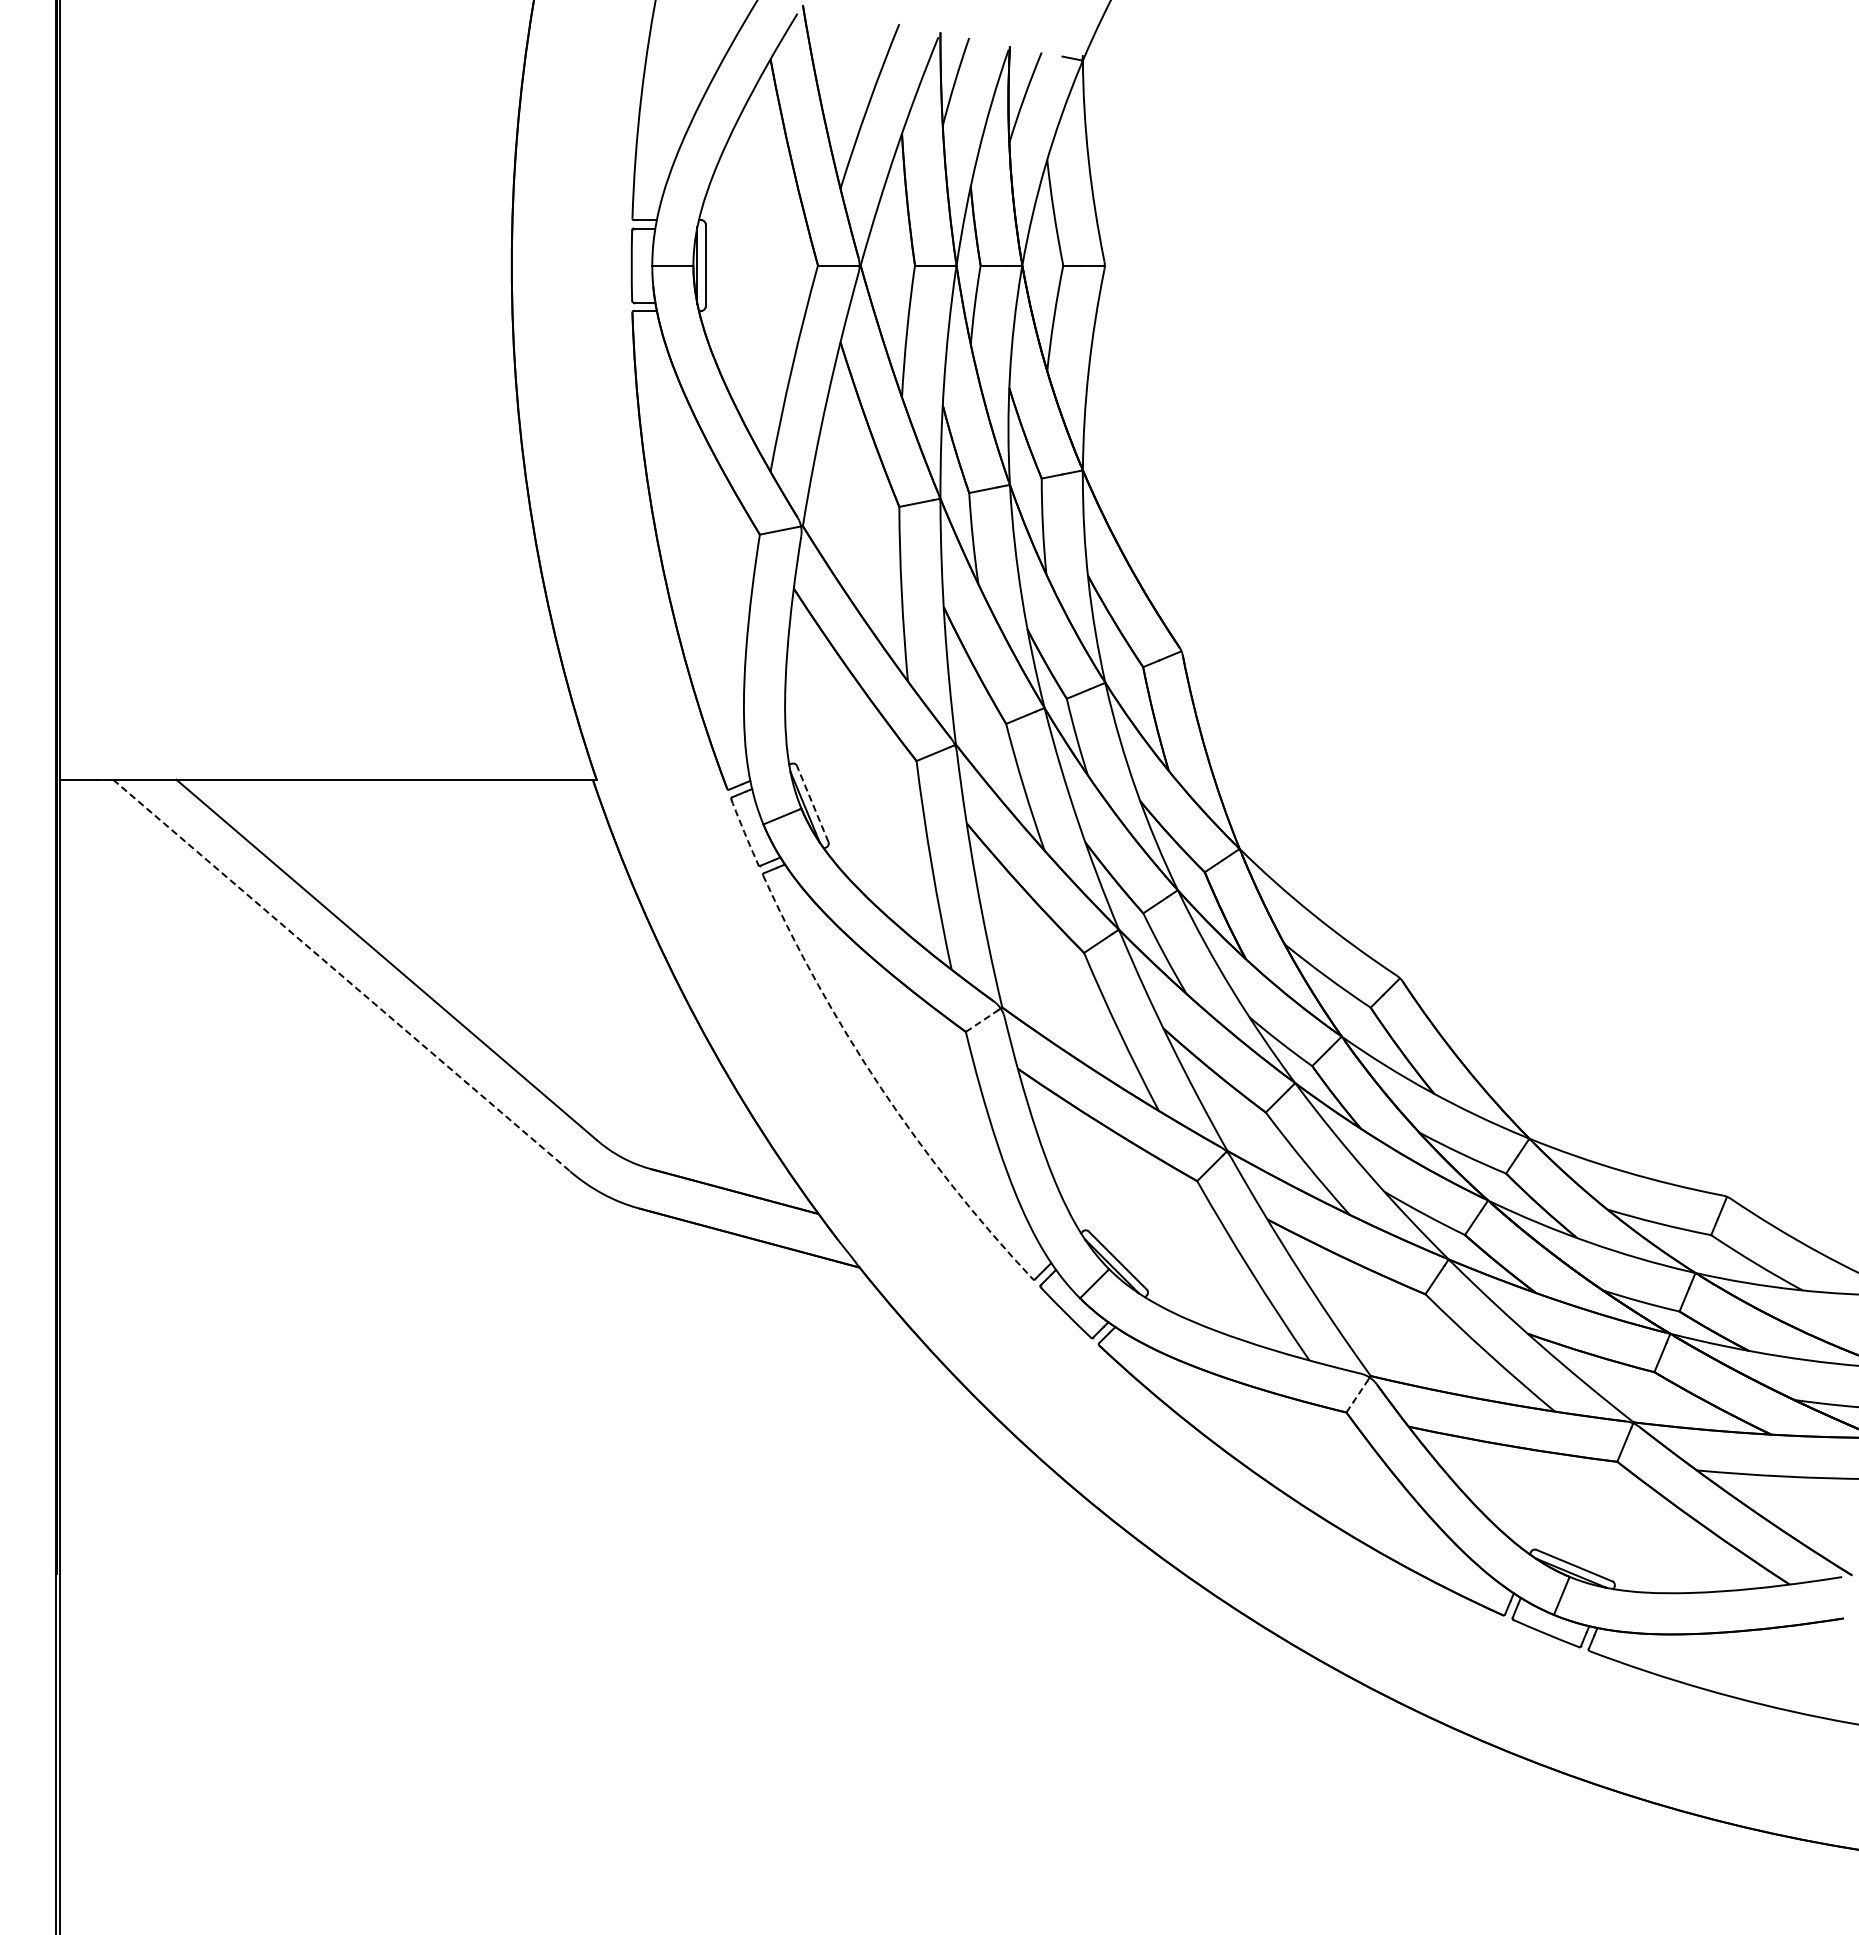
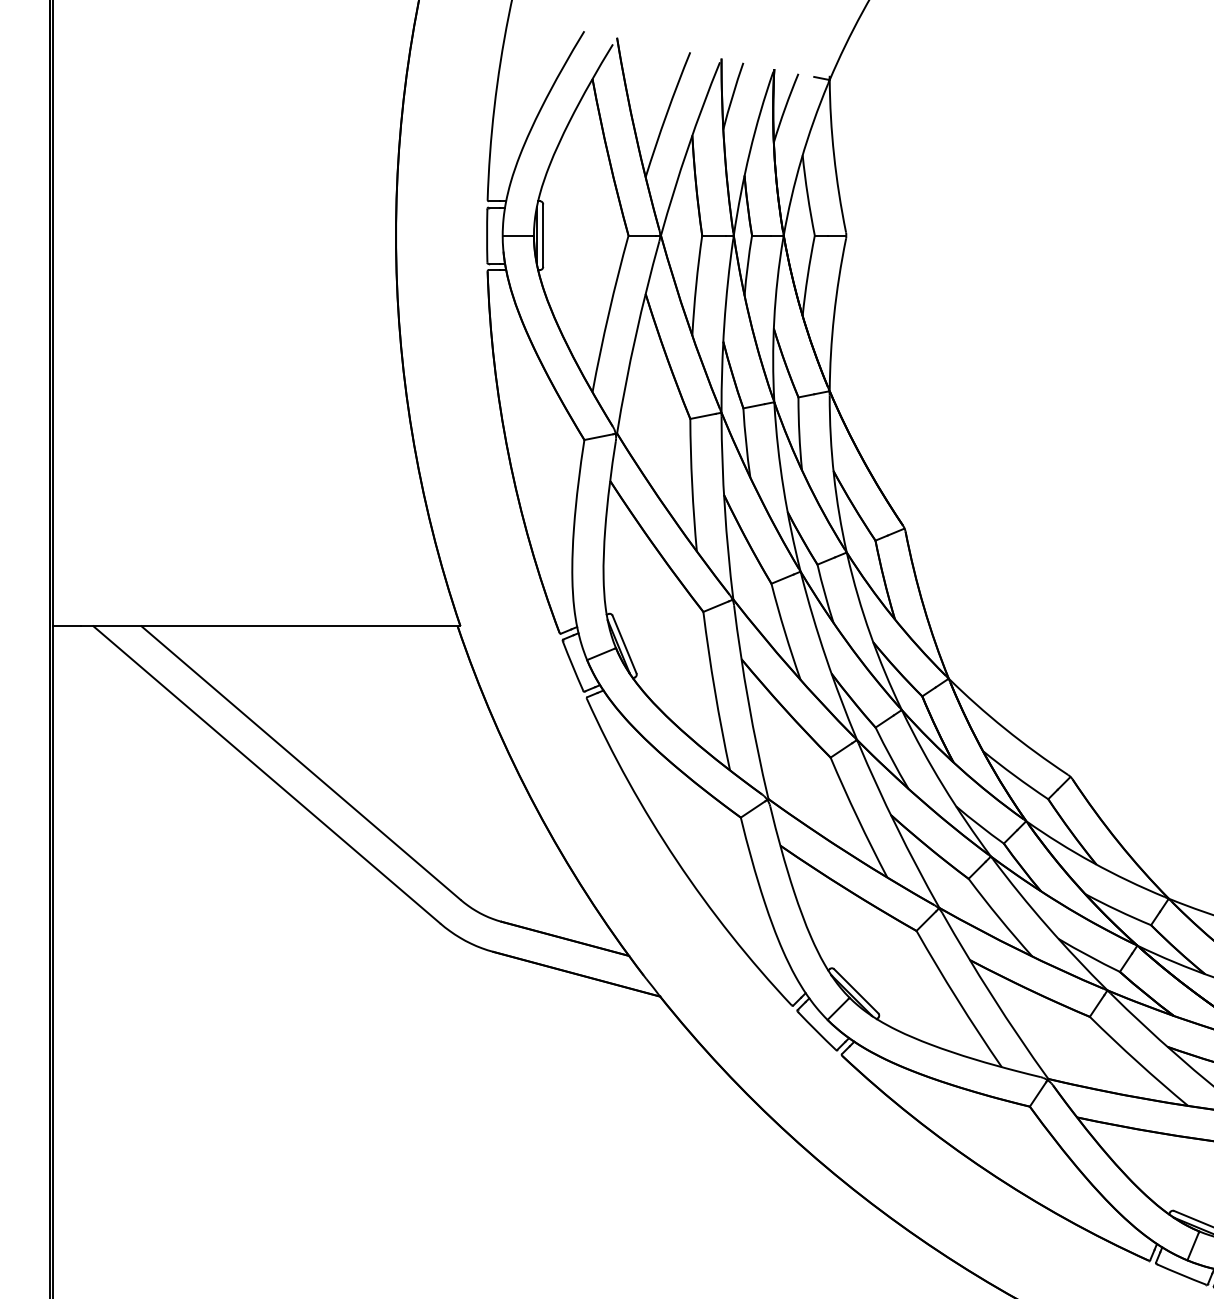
line: (812, 803) -> (624, 644), dashed -> solid
arc: (744, 832) -> (572, 666), dashed -> solid
line: (341, 975) -> (266, 774), dashed -> solid
line: (982, 1020) -> (753, 808), dashed -> solid
arc: (881, 1088) -> (676, 860), dashed -> solid
line: (1357, 1395) -> (1038, 1093), dashed -> solid

